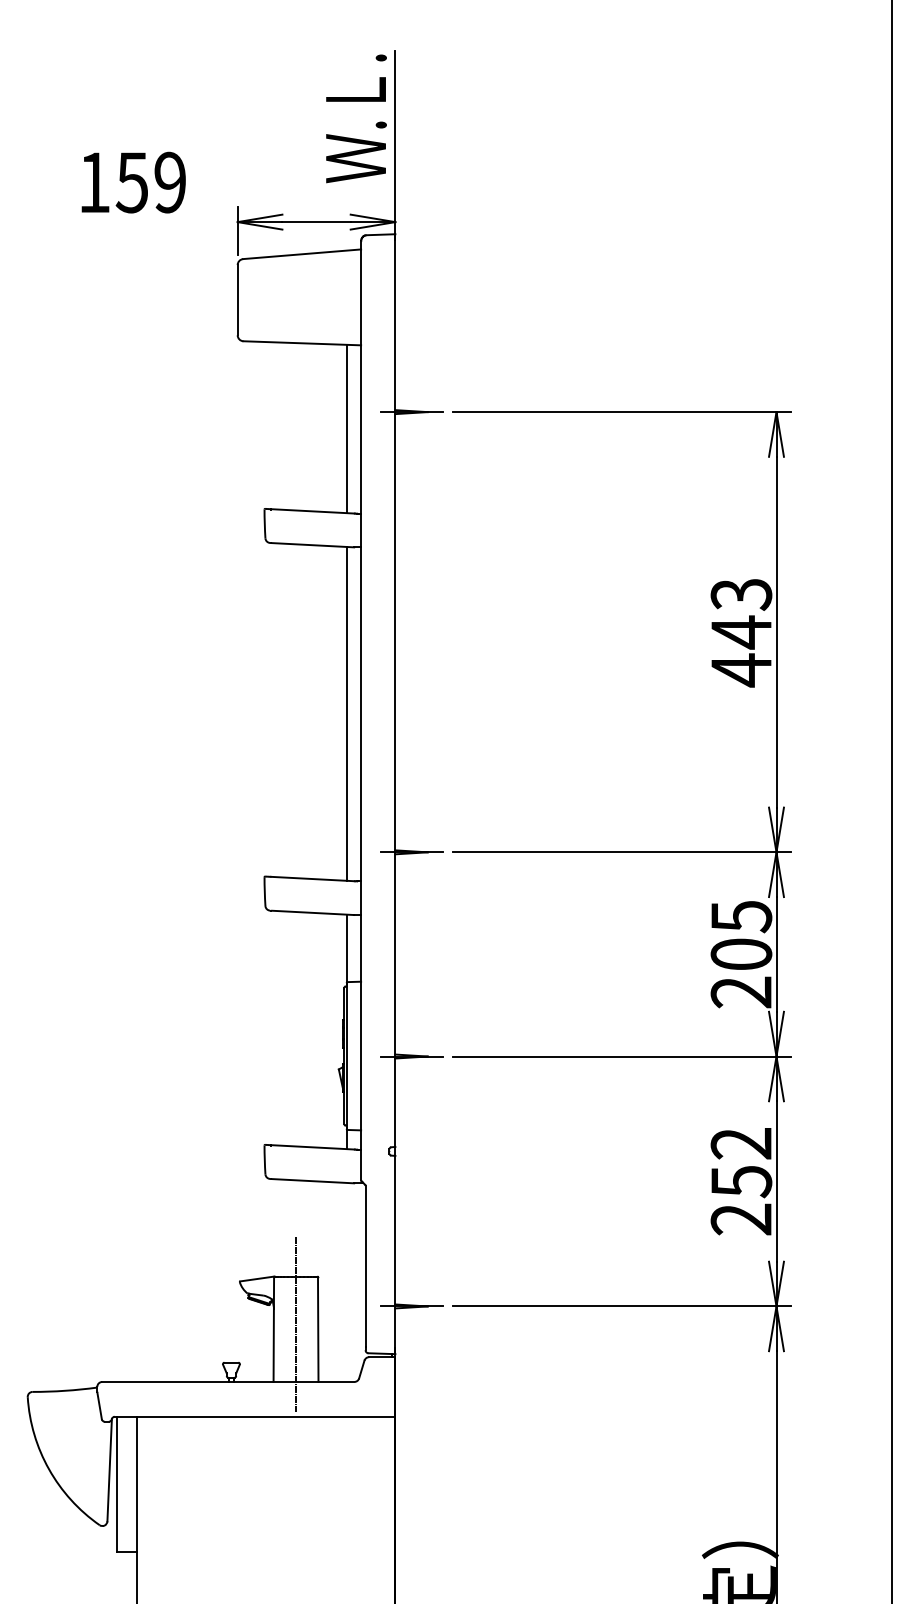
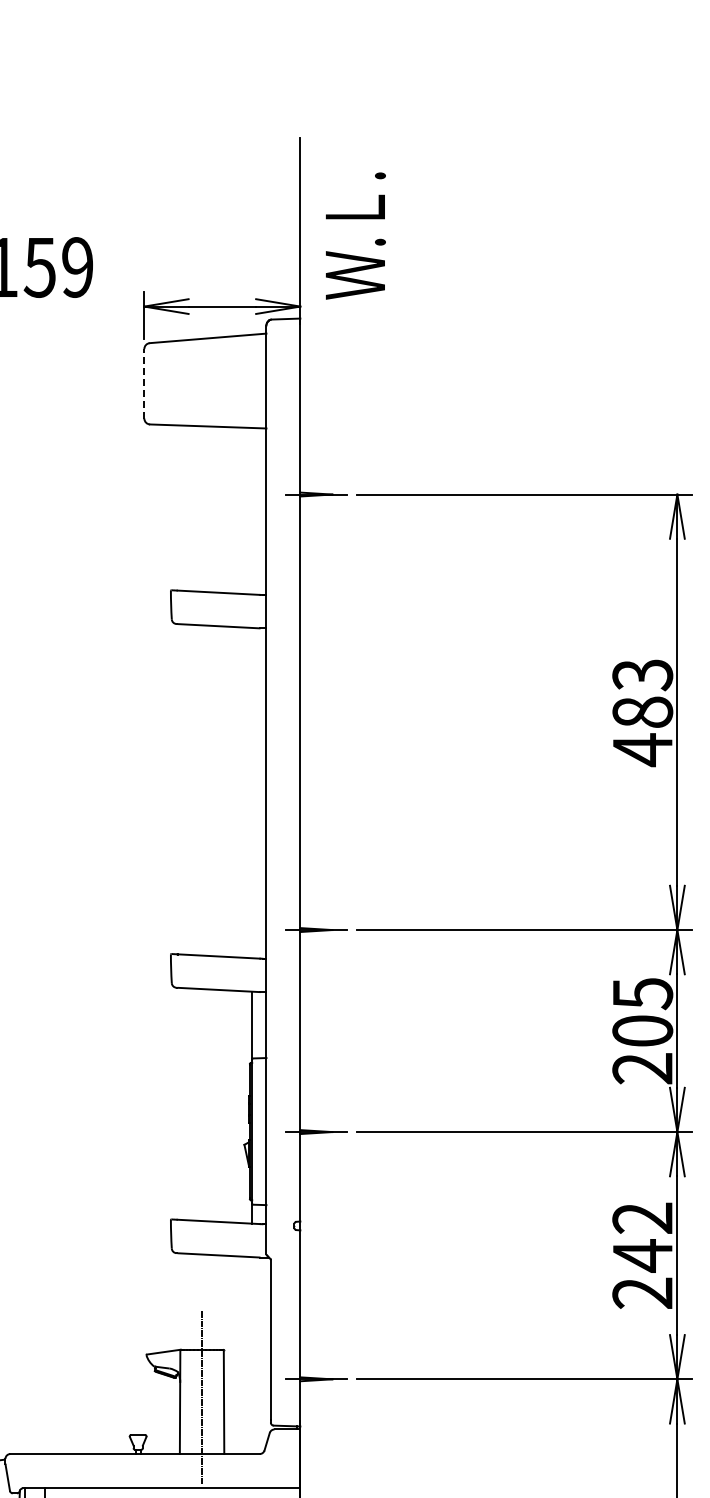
text: (356, 118) -> (355, 235), moved
line: (237, 299) -> (144, 383), solid -> dashed
line: (346, 428) -> (252, 510), removed
text: (741, 632) -> (642, 712), 443 -> 483
line: (346, 713) -> (252, 792), removed
text: (741, 1181) -> (642, 1255), 252 -> 242

